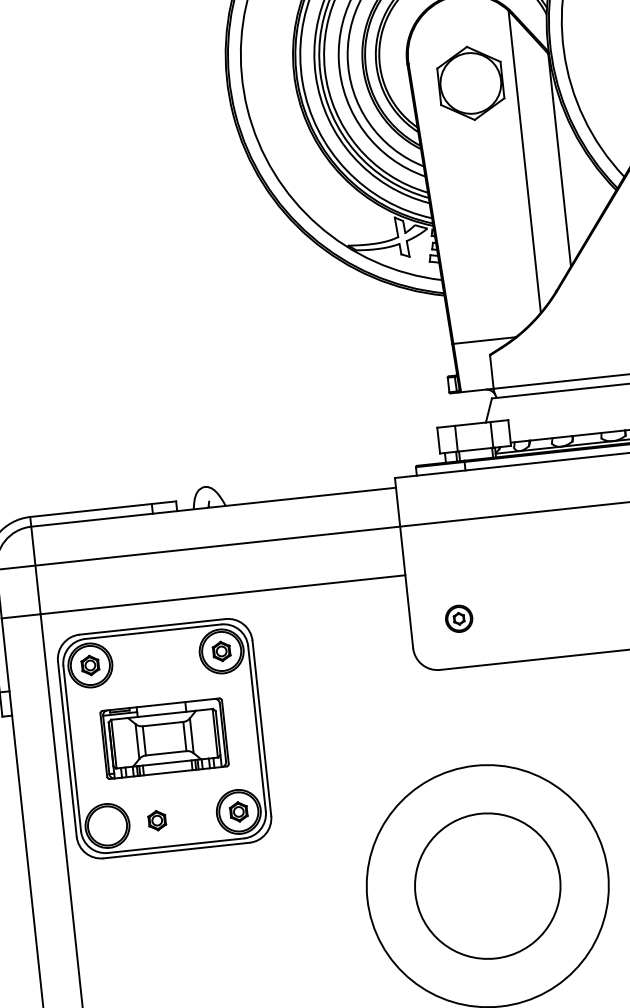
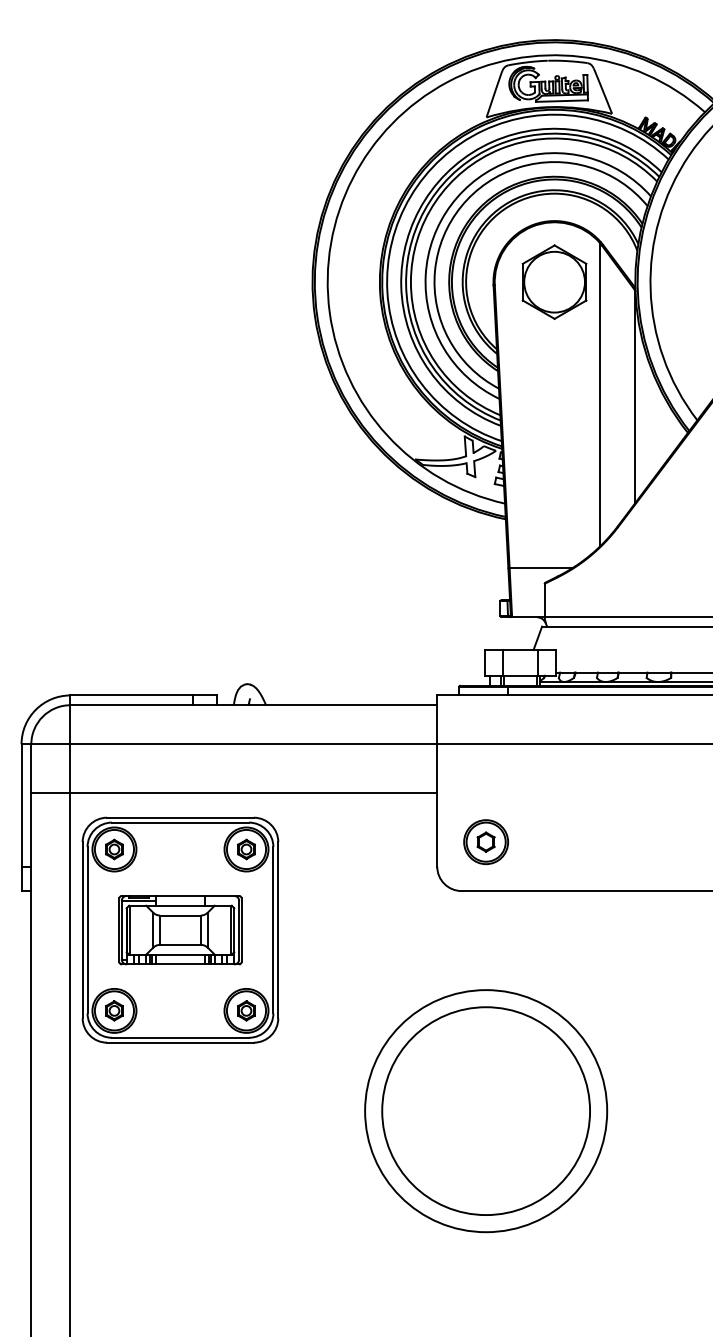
part: (470, 82) -> (554, 281), moved
part: (458, 619) -> (485, 842), size x1.67
part: (157, 820) -> (114, 1010), moved
circle: (488, 886) -> (486, 1111), size x1.43

